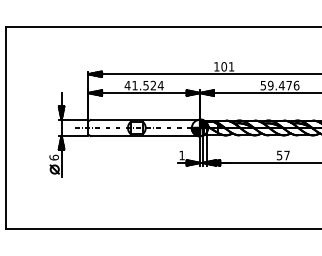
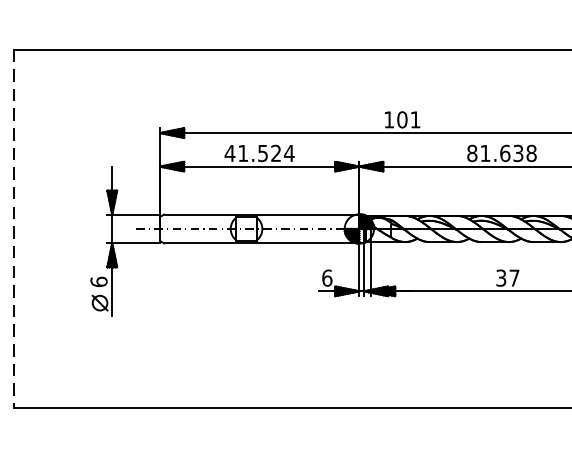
text: (279, 85) -> (501, 153), 59.476 -> 81.638
line: (6, 128) -> (13, 229), solid -> dashed
text: (279, 154) -> (501, 276), 57 -> 37
text: (181, 155) -> (326, 278), 1 -> 6

